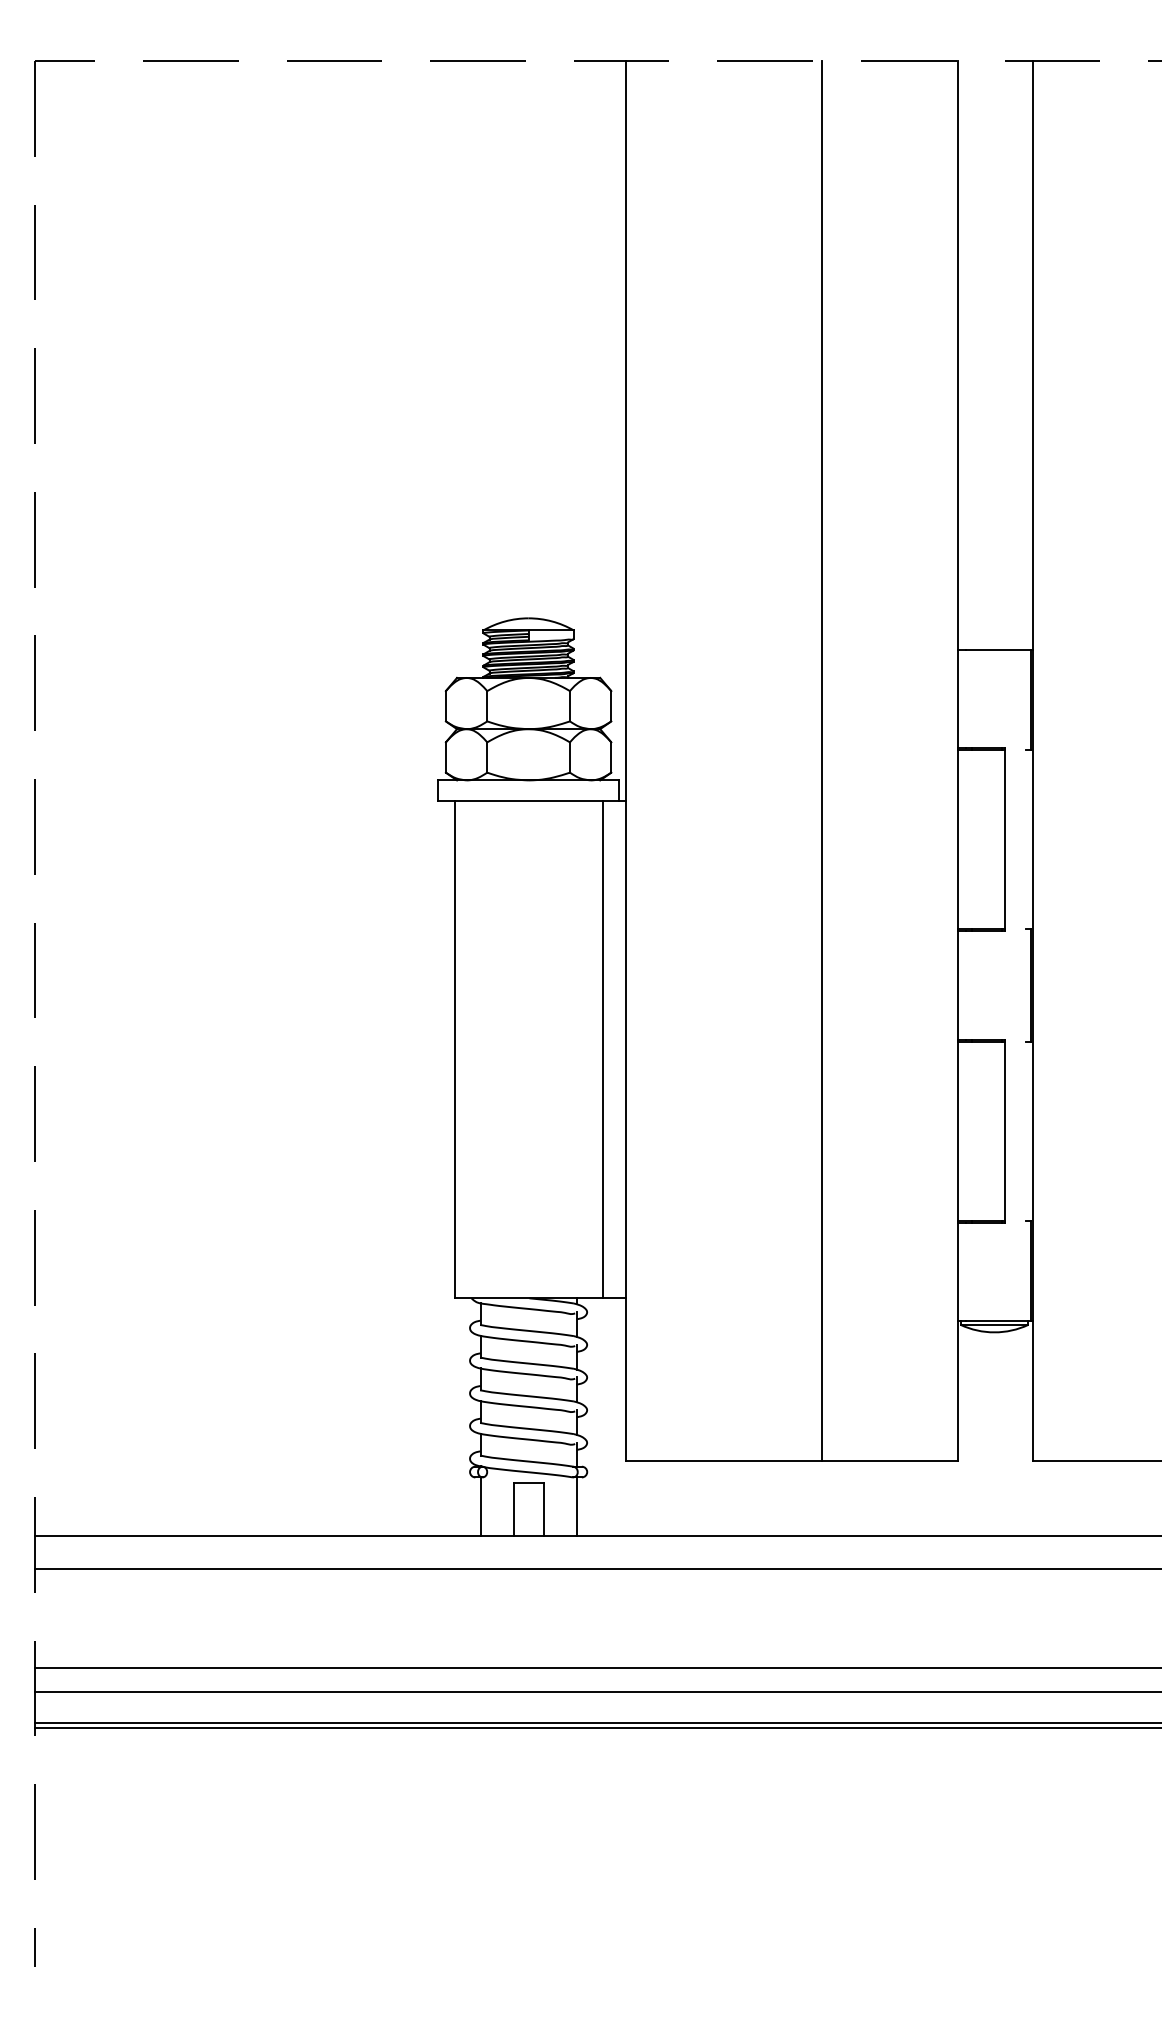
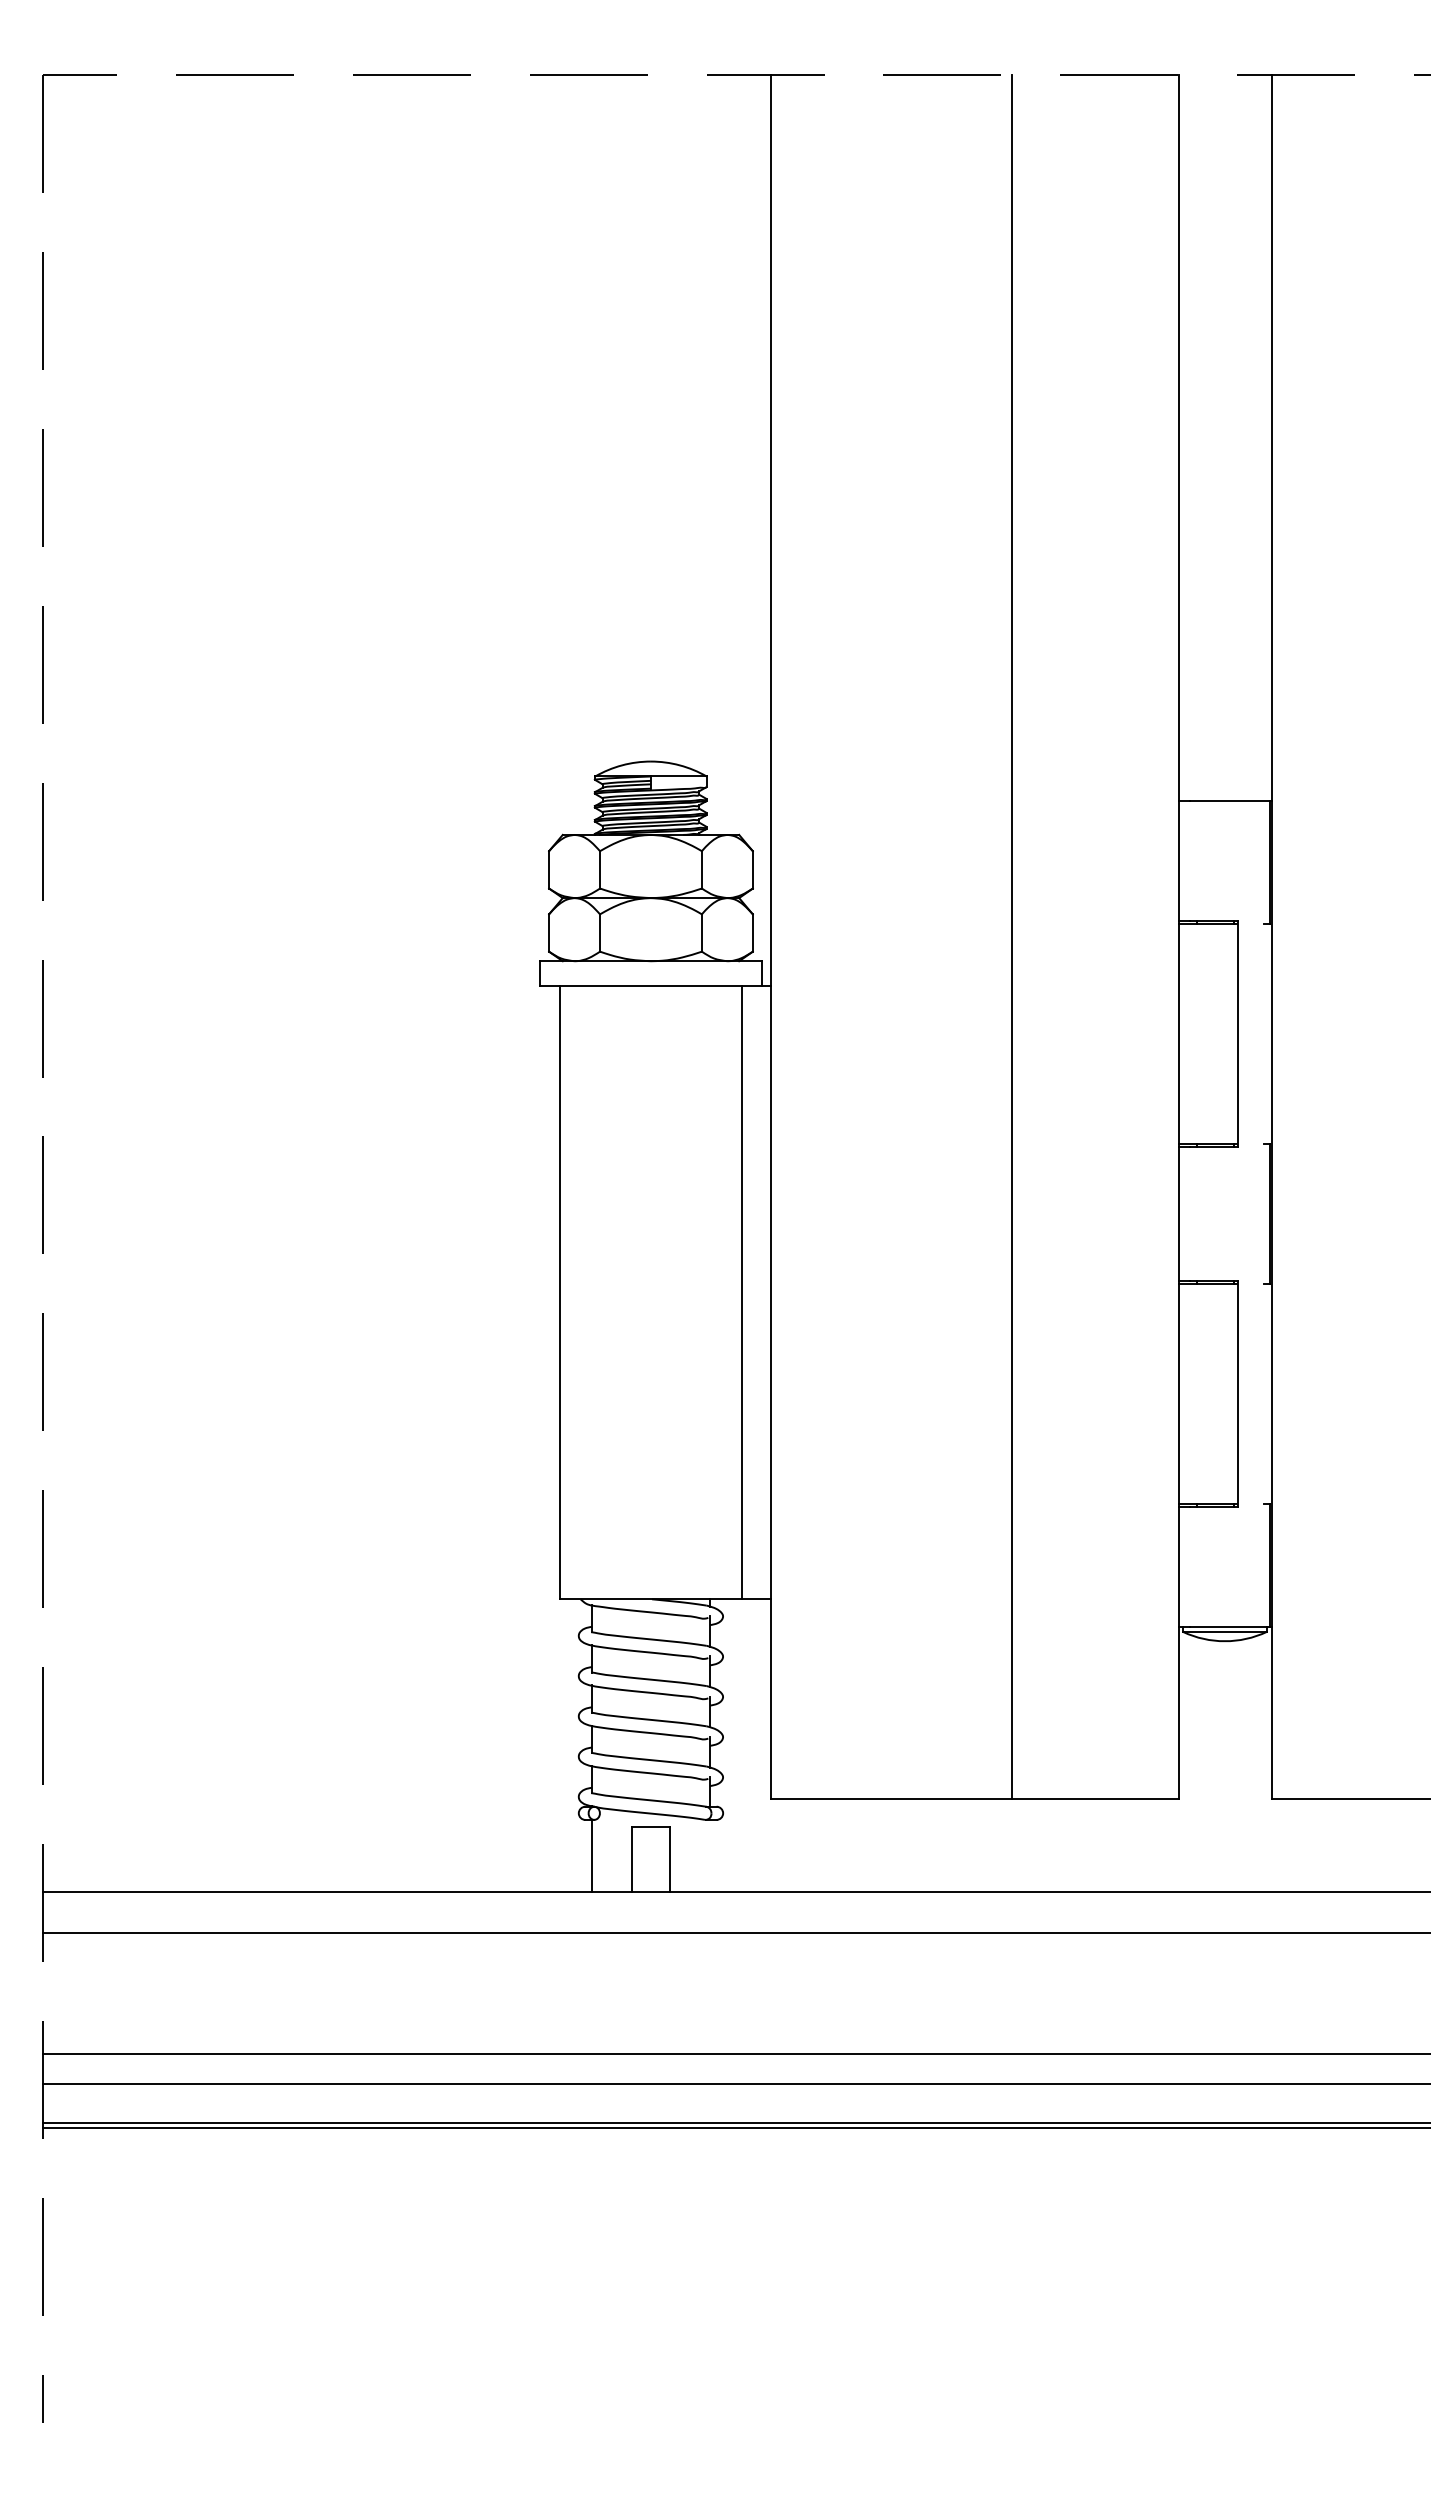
line: (576, 1506) -> (709, 1855), removed

